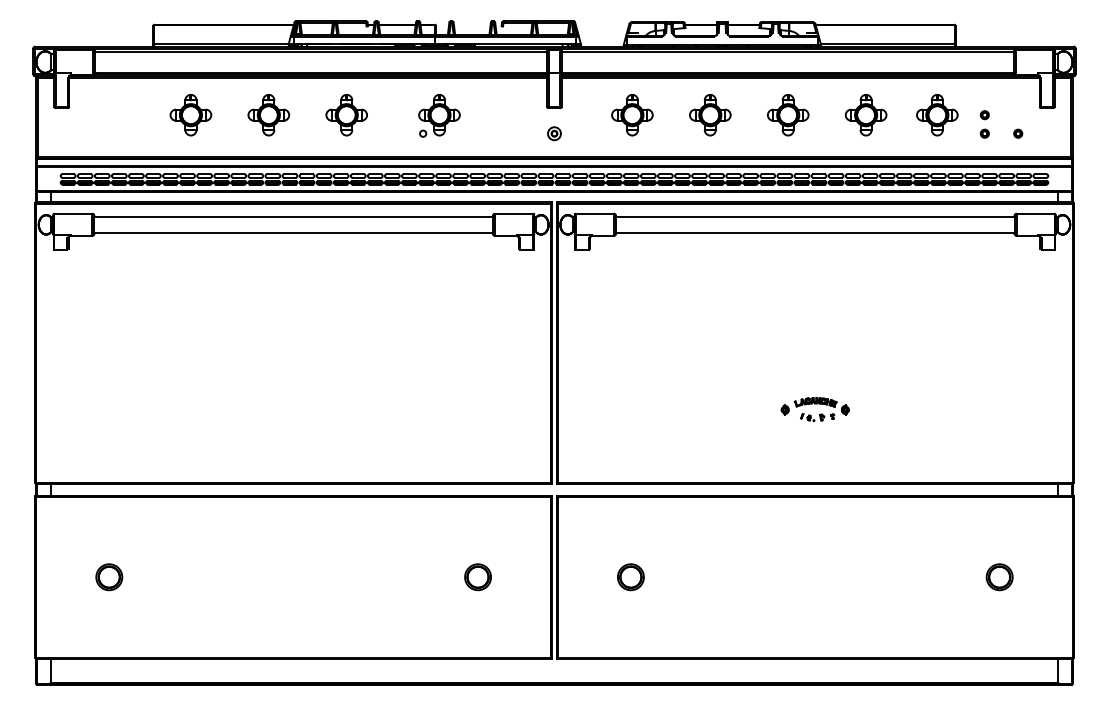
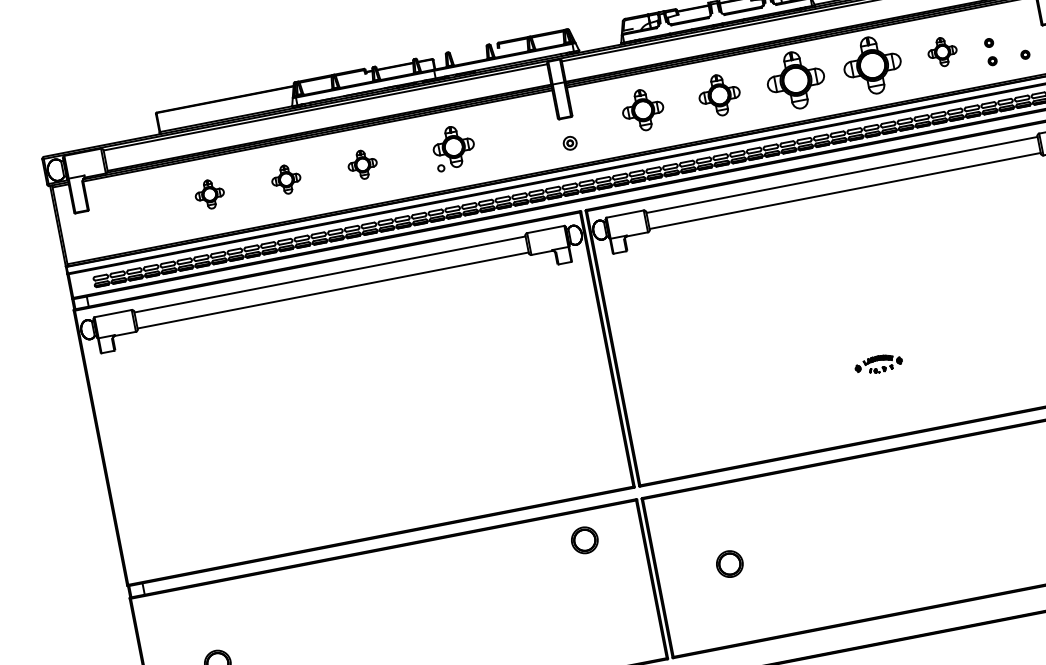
part: (190, 115) -> (209, 194), size x0.7
part: (268, 115) -> (286, 179), size x0.7
part: (346, 115) -> (362, 165), size x0.7
part: (788, 115) -> (796, 80), size x1.4
part: (865, 115) -> (872, 66), size x1.4
part: (937, 115) -> (942, 52), size x0.7
part: (814, 409) -> (878, 364), size x0.7
part: (477, 577) -> (584, 540), moved

